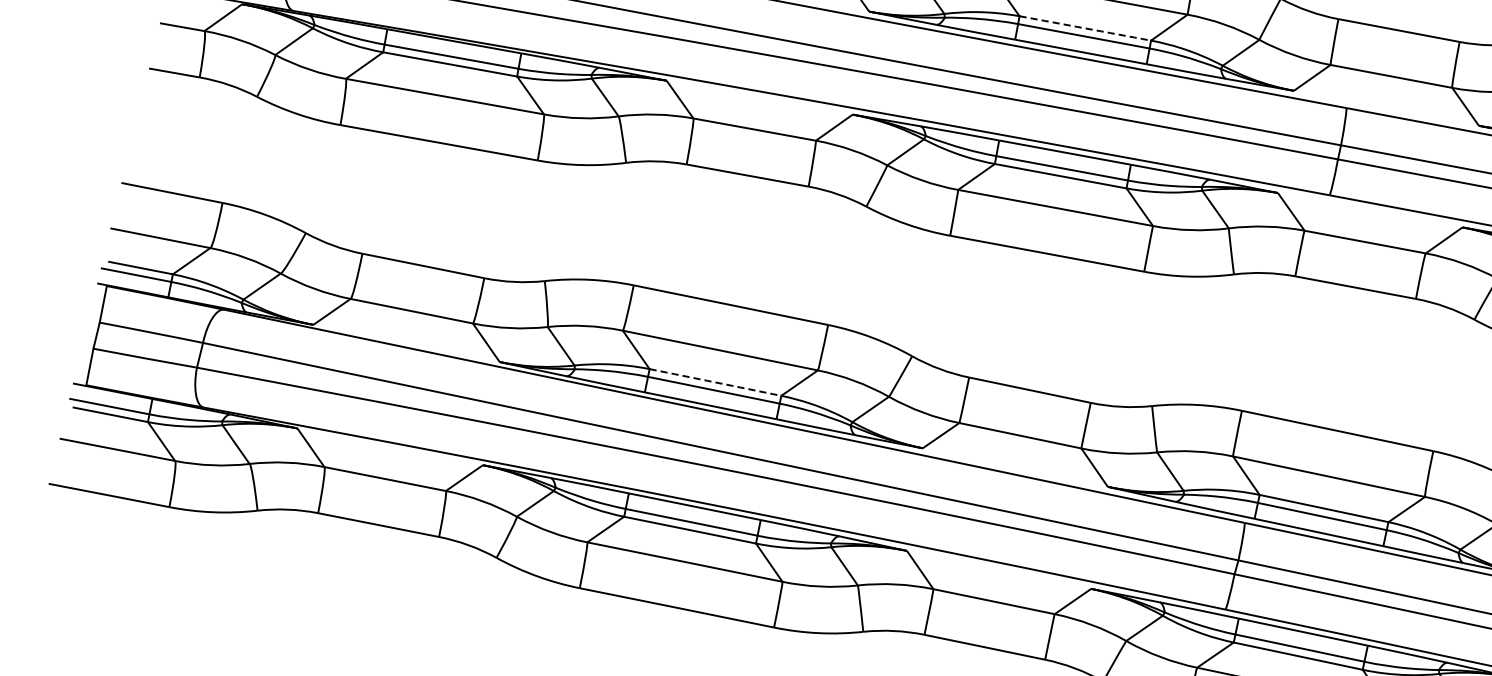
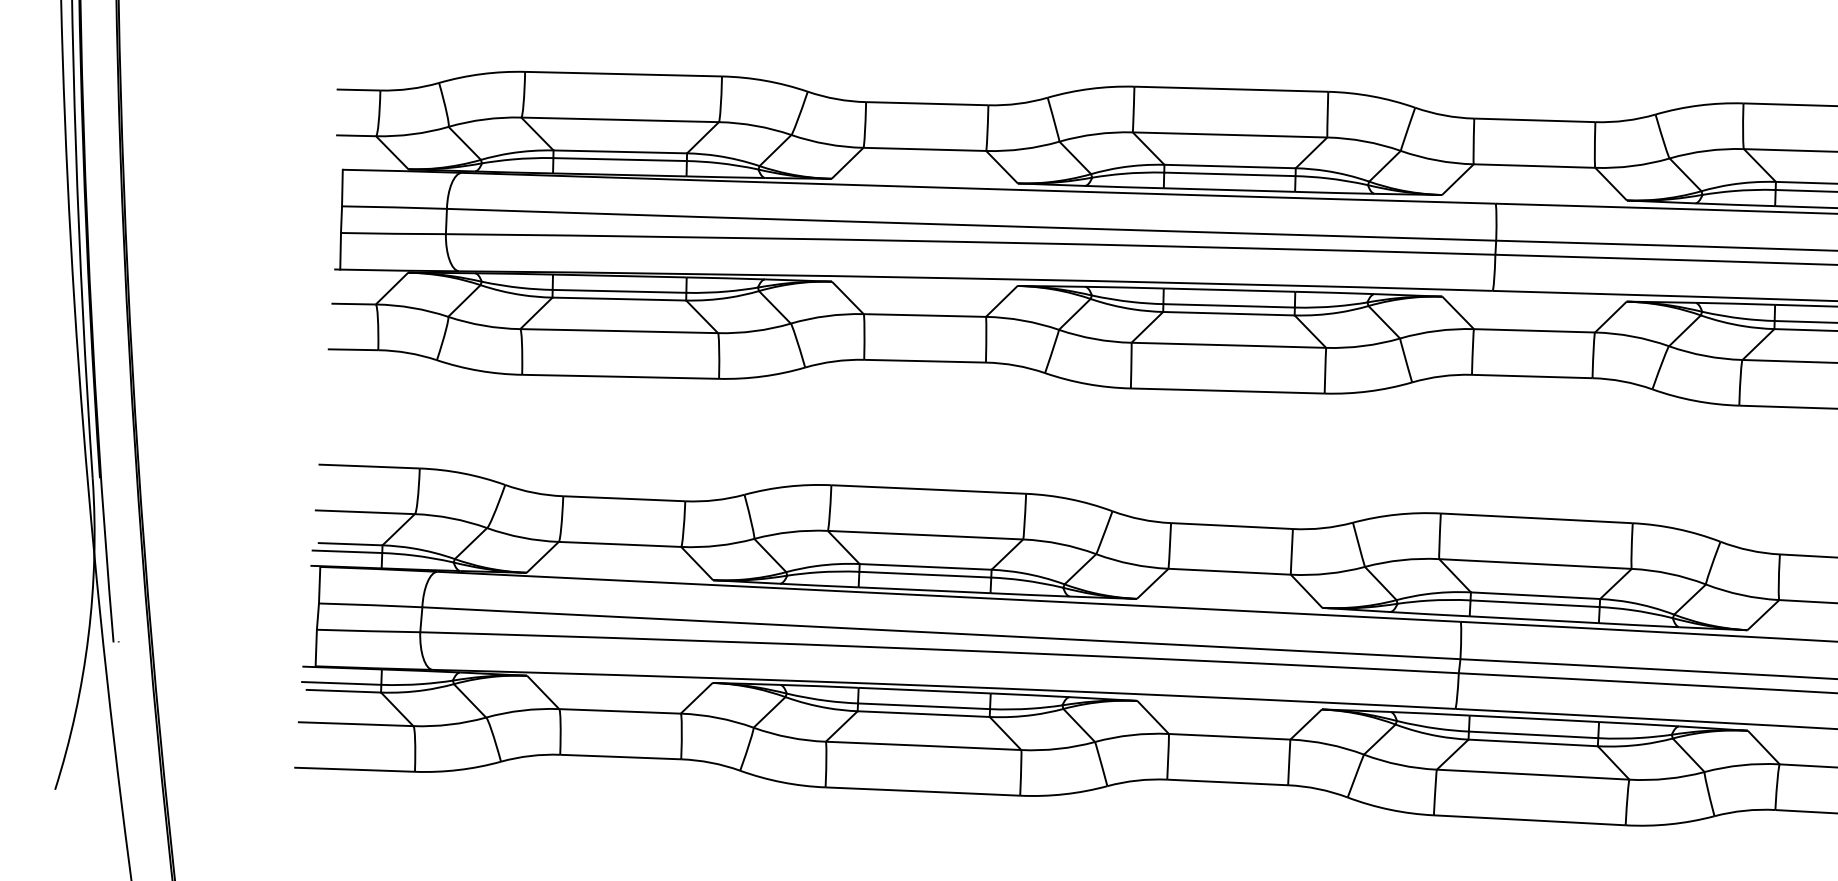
arc: (1085, 28) -> (1230, 166), dashed -> solid
arc: (715, 382) -> (925, 566), dashed -> solid

